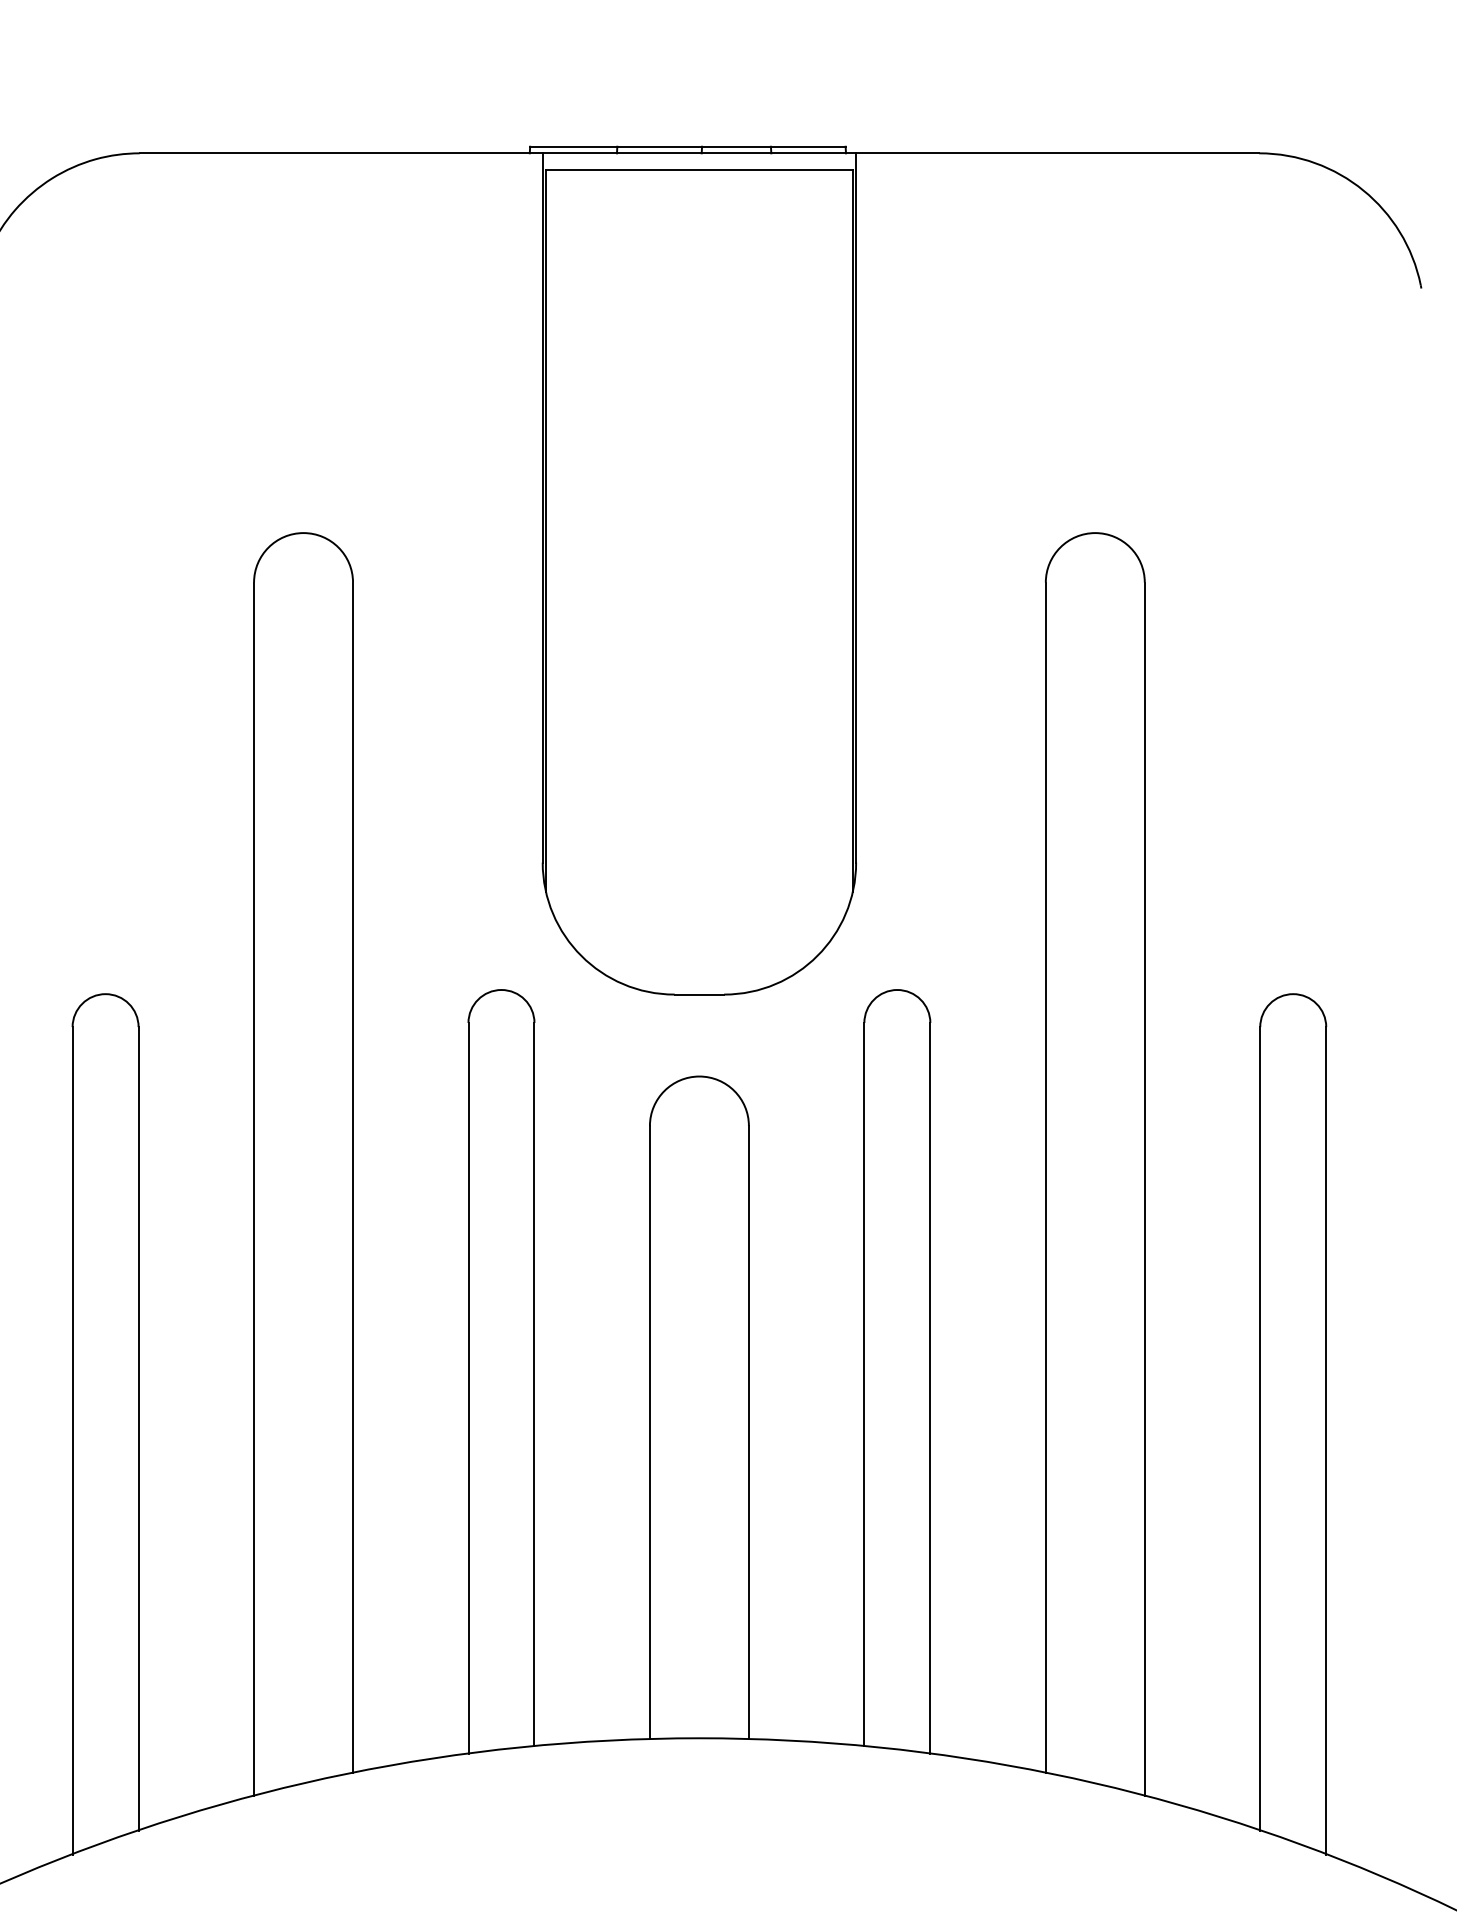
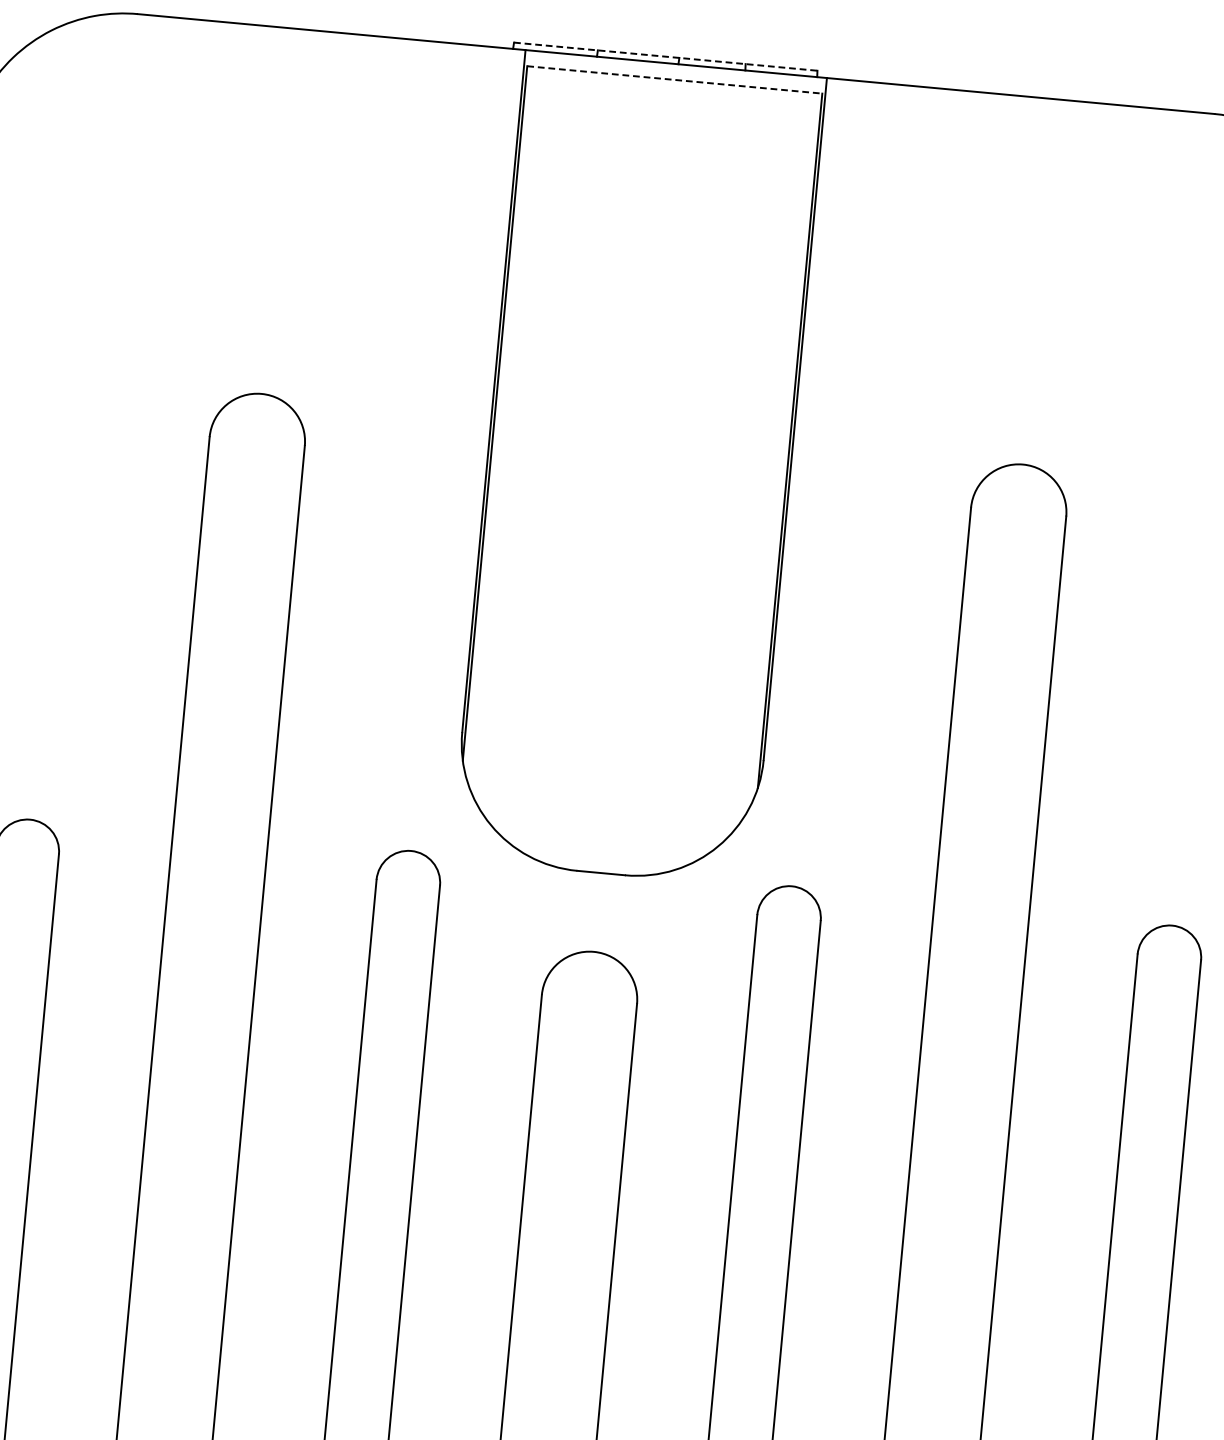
line: (687, 146) -> (665, 56), solid -> dashed
line: (699, 169) -> (674, 79), solid -> dashed

